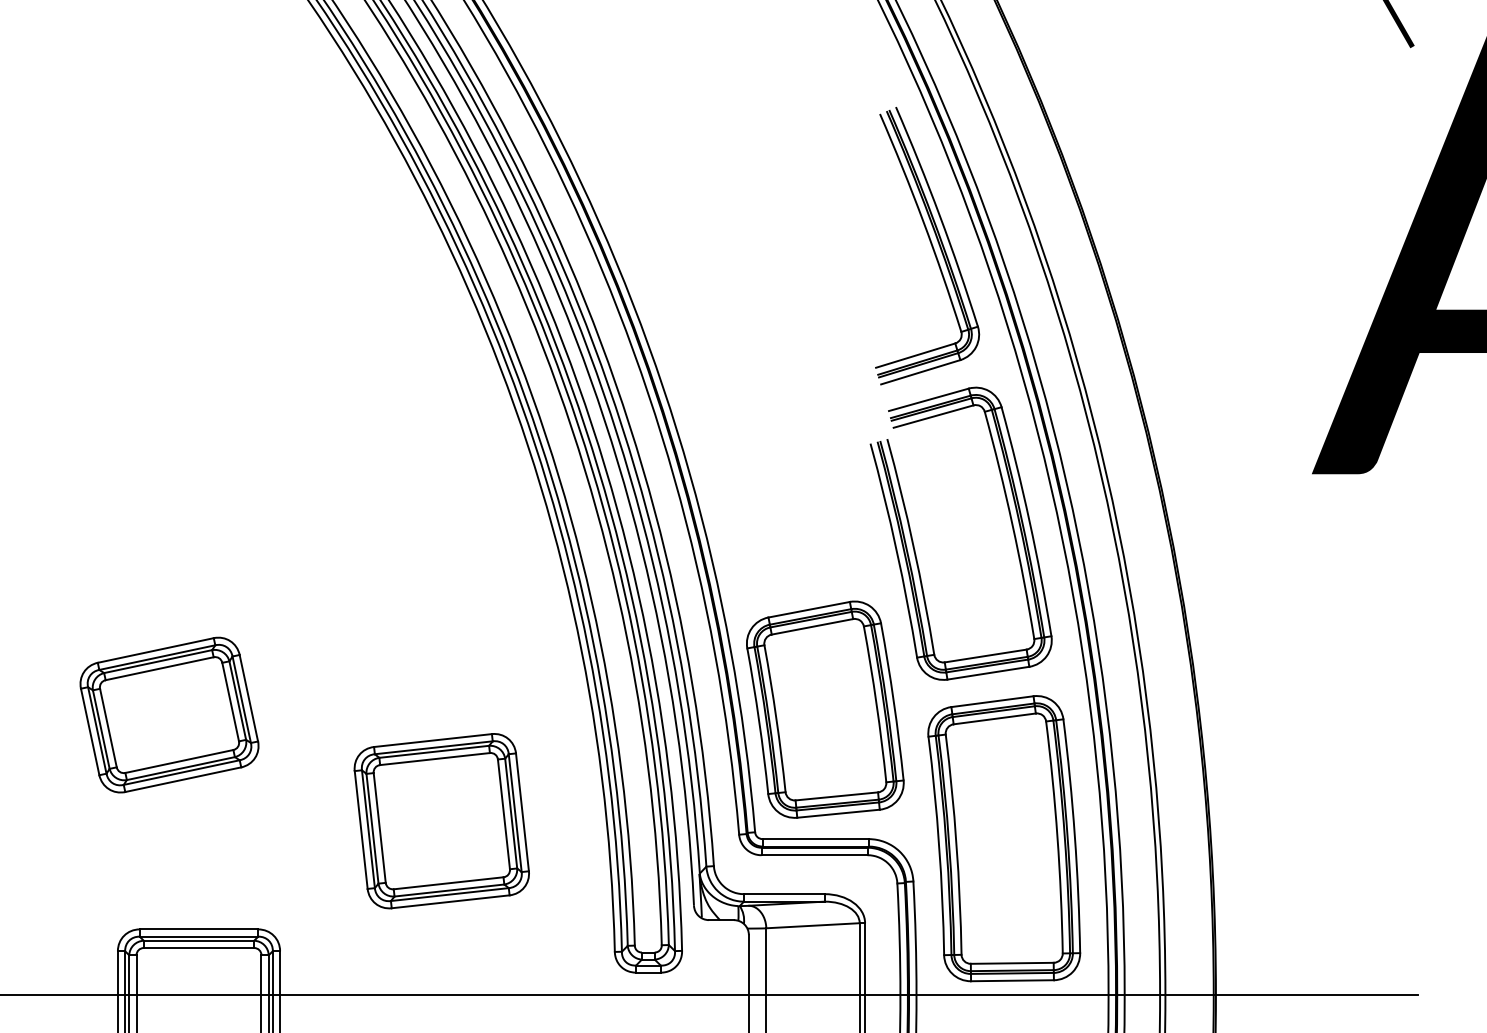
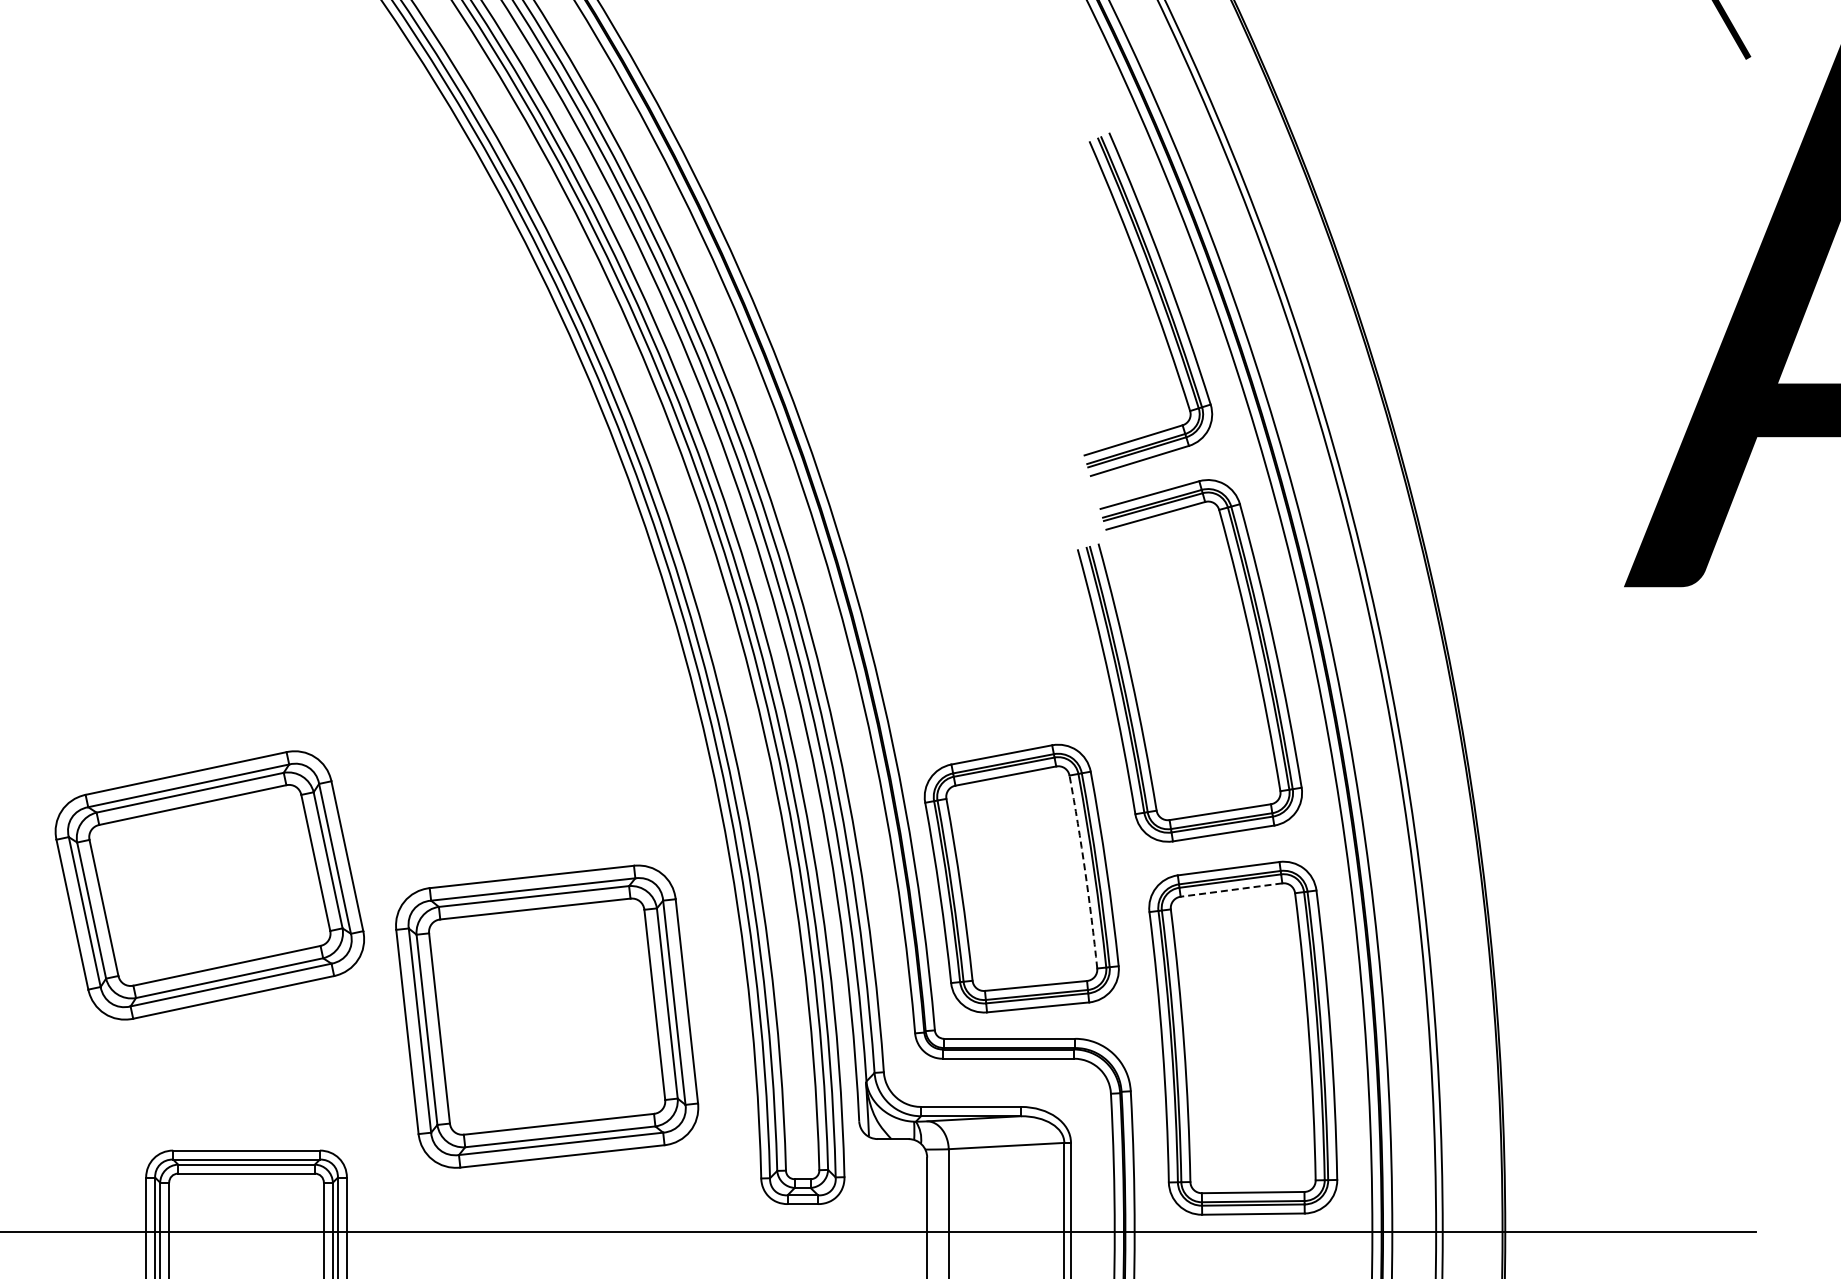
arc: (876, 703) -> (1085, 871), solid -> dashed
part: (169, 714) -> (210, 884), size x1.4
line: (994, 719) -> (1231, 890), solid -> dashed
part: (441, 821) -> (546, 1016), size x1.4

